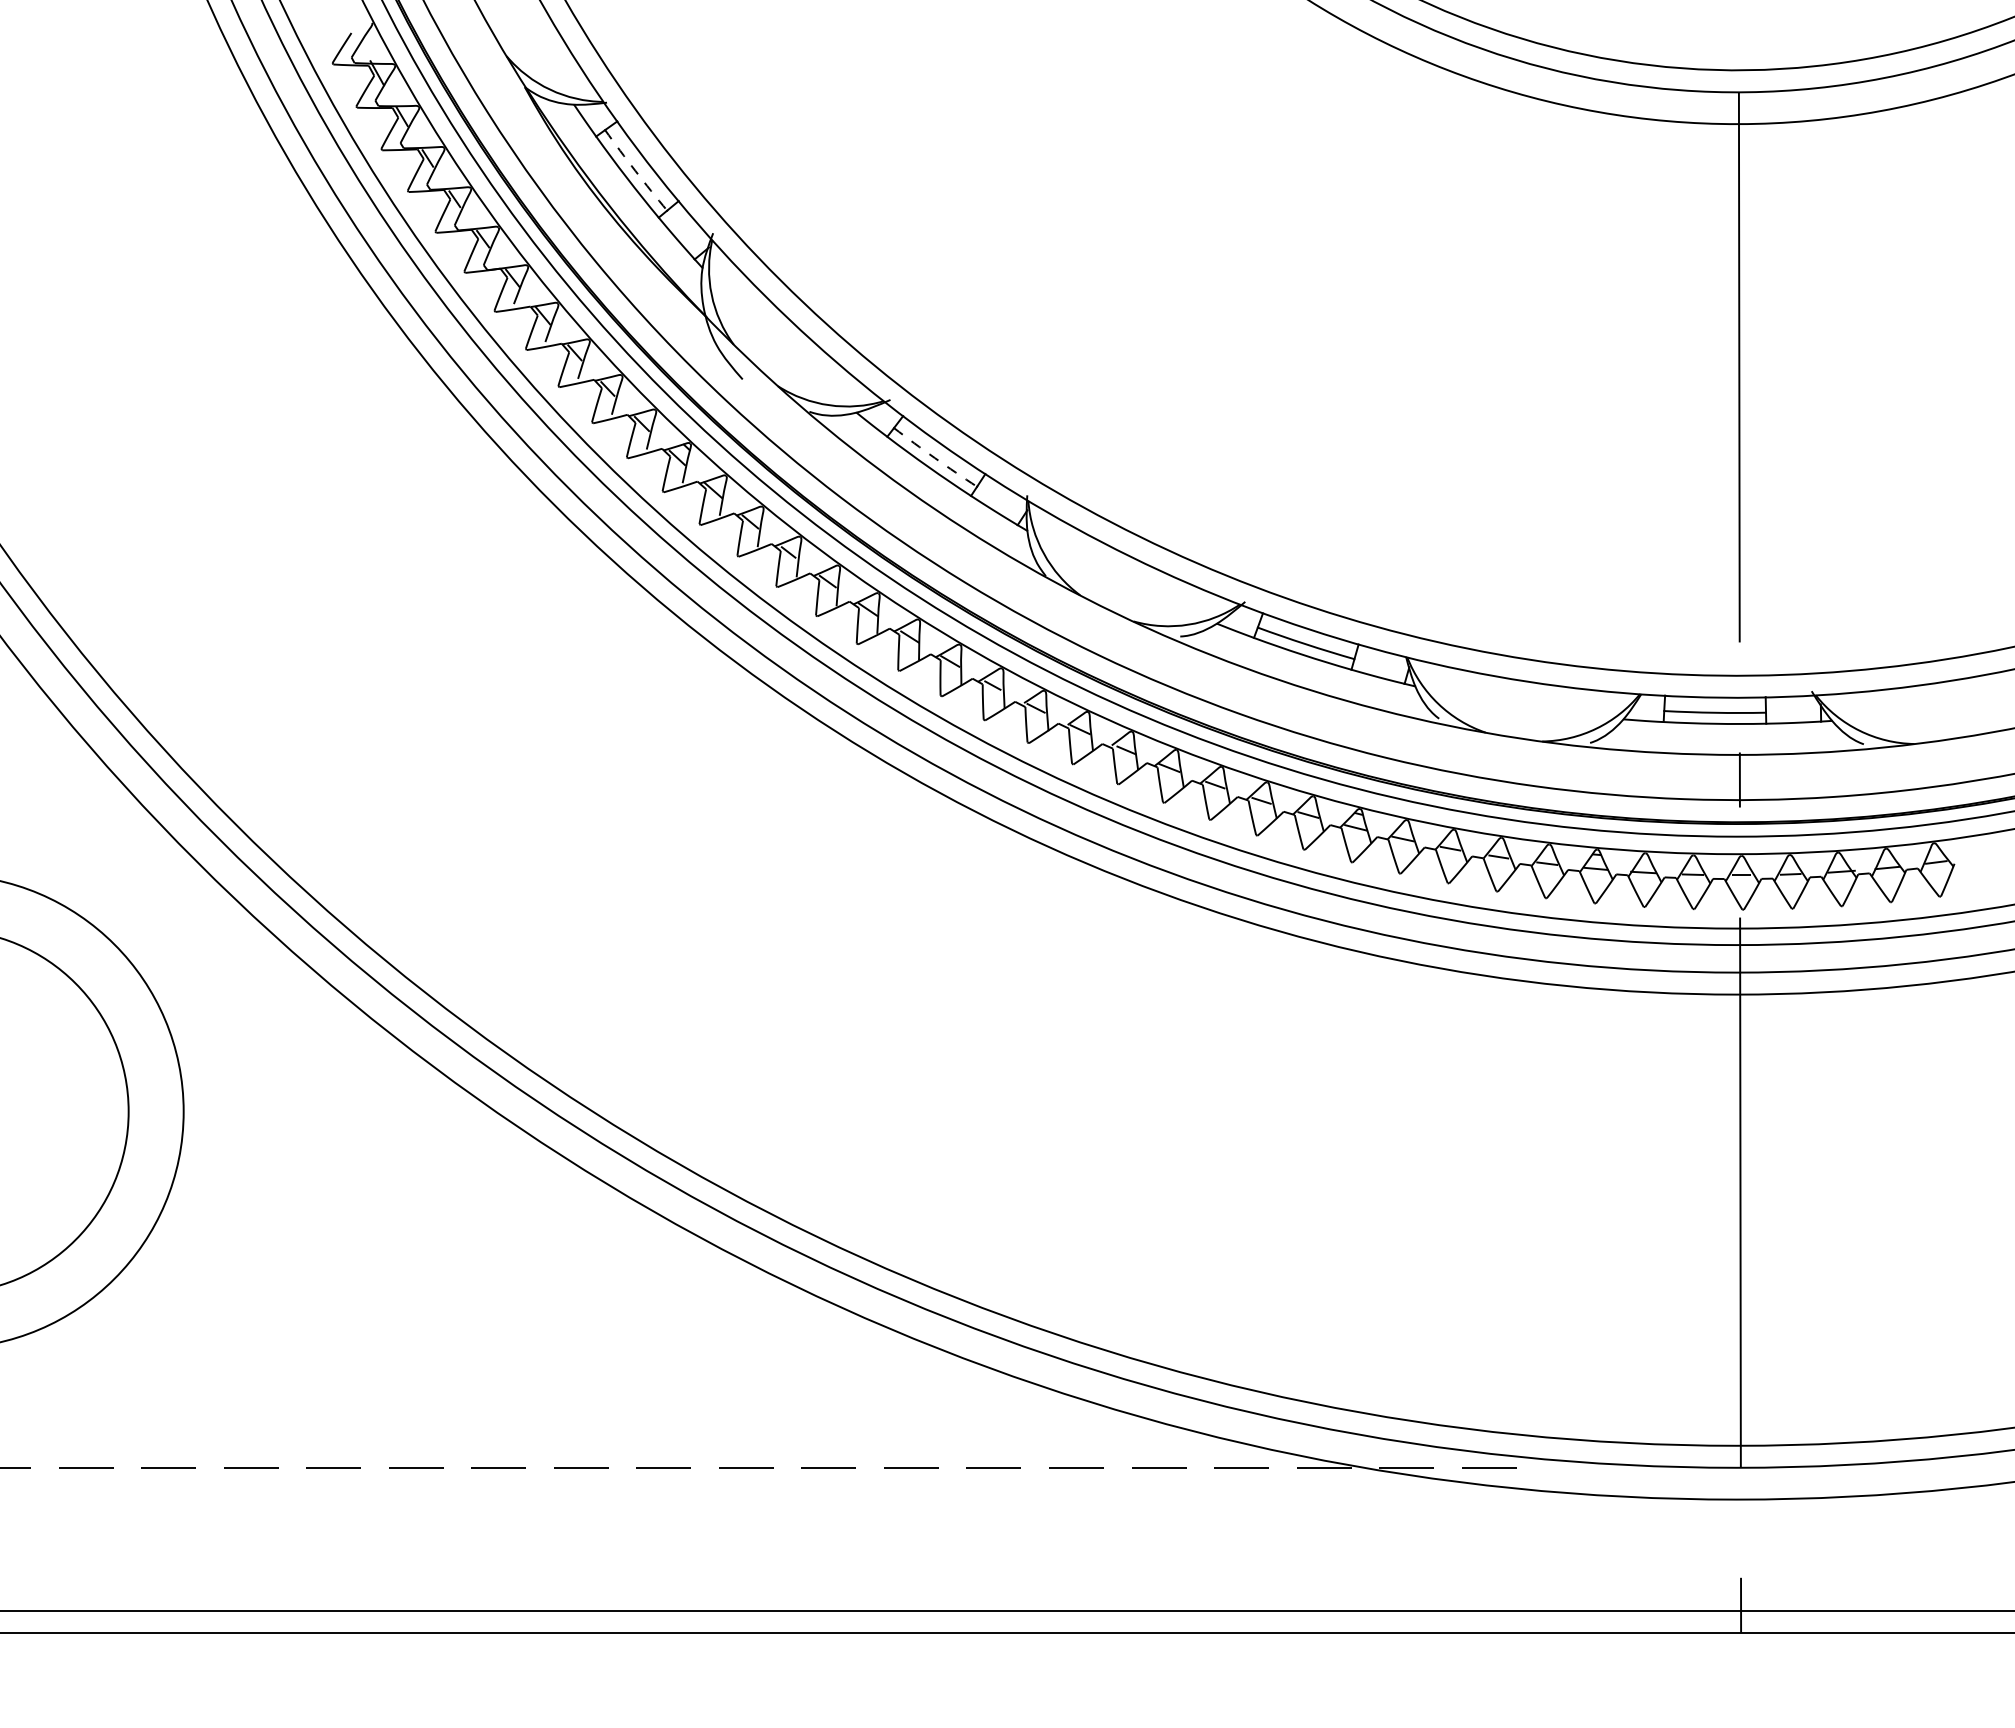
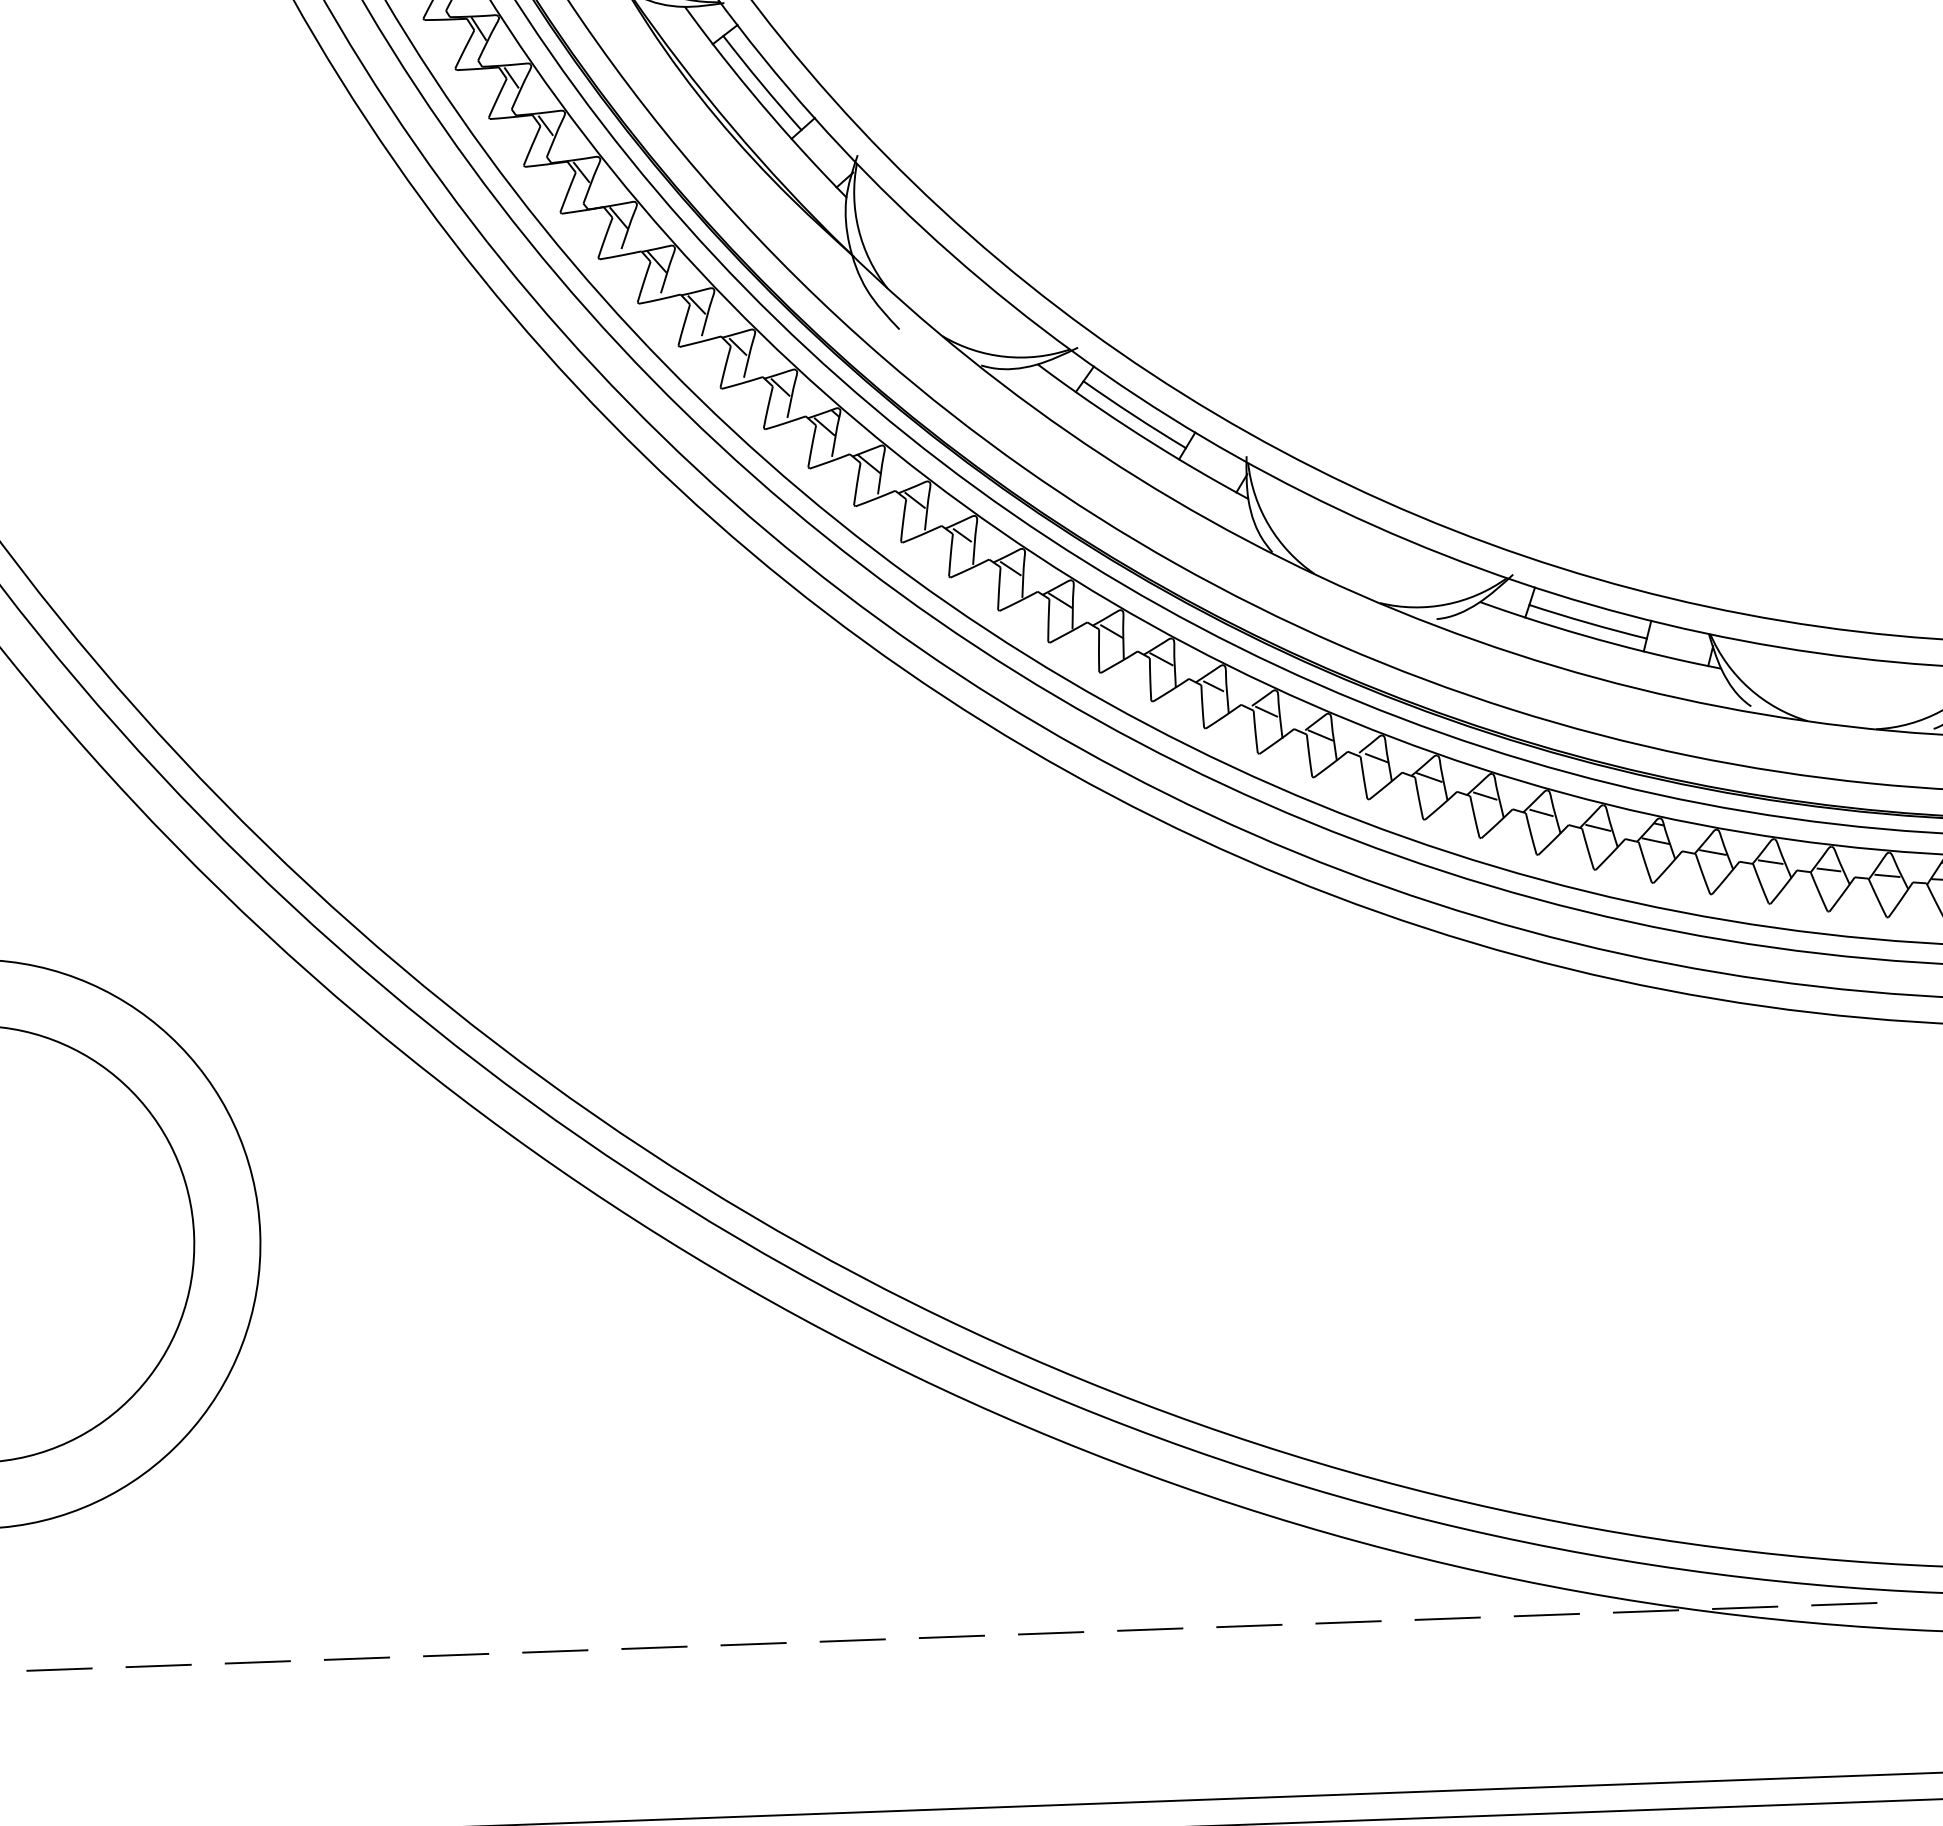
arc: (635, 170) -> (761, 83), dashed -> solid
arc: (934, 458) -> (1133, 416), dashed -> solid

